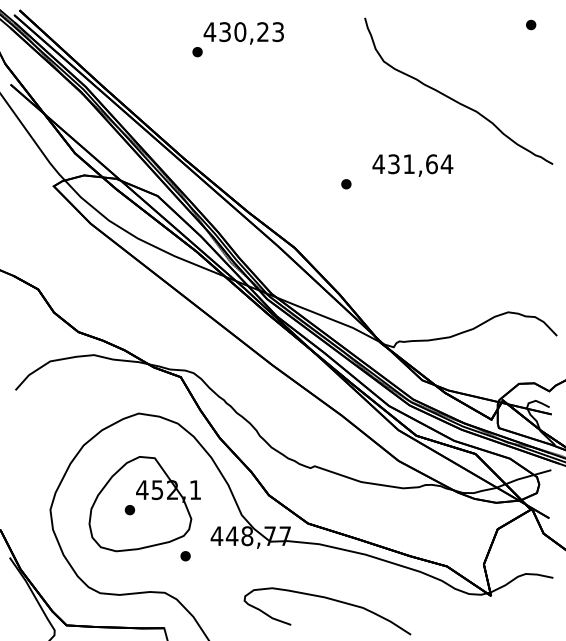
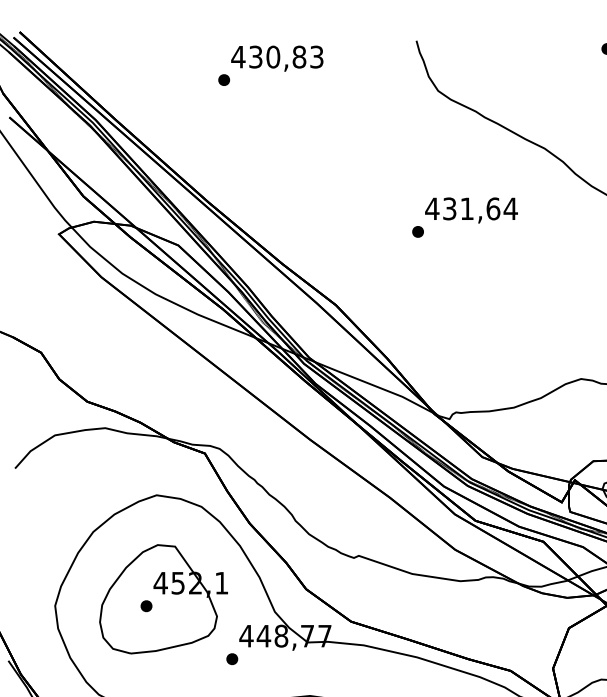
text: (263, 32) -> (299, 57), 430,23 -> 430,83
part: (346, 184) -> (418, 232), moved
part: (185, 556) -> (232, 659), moved

